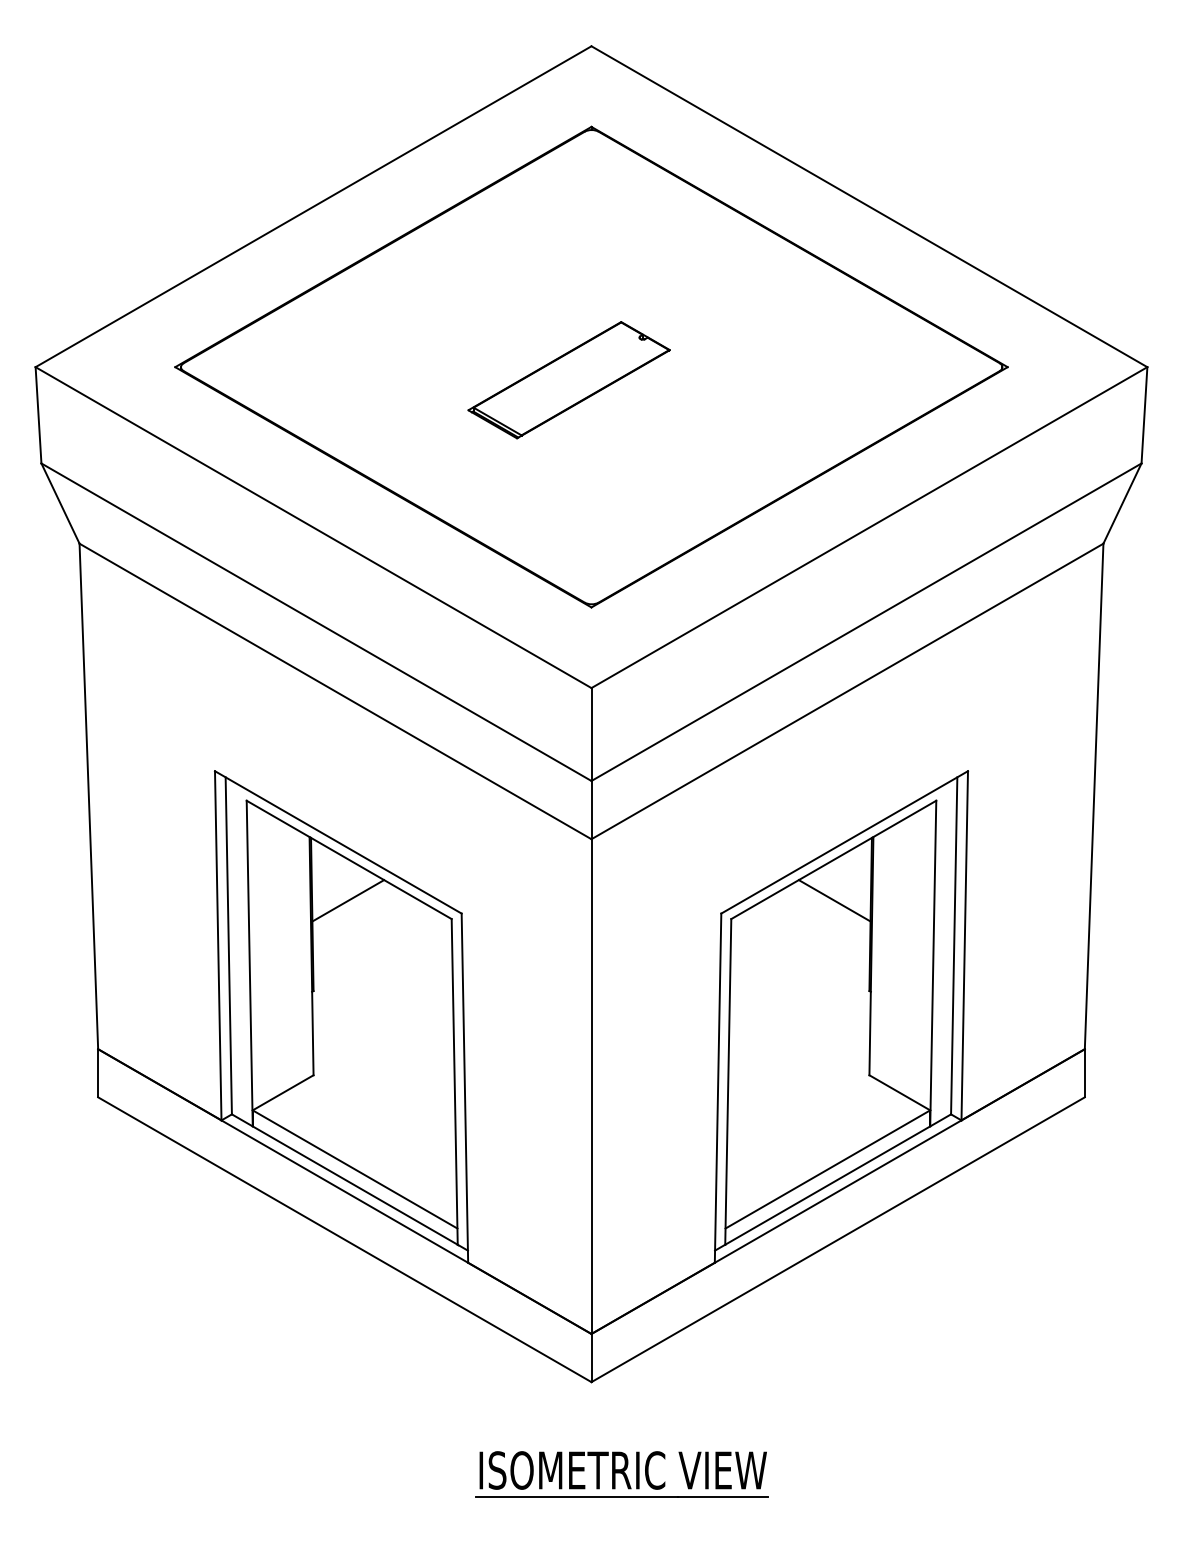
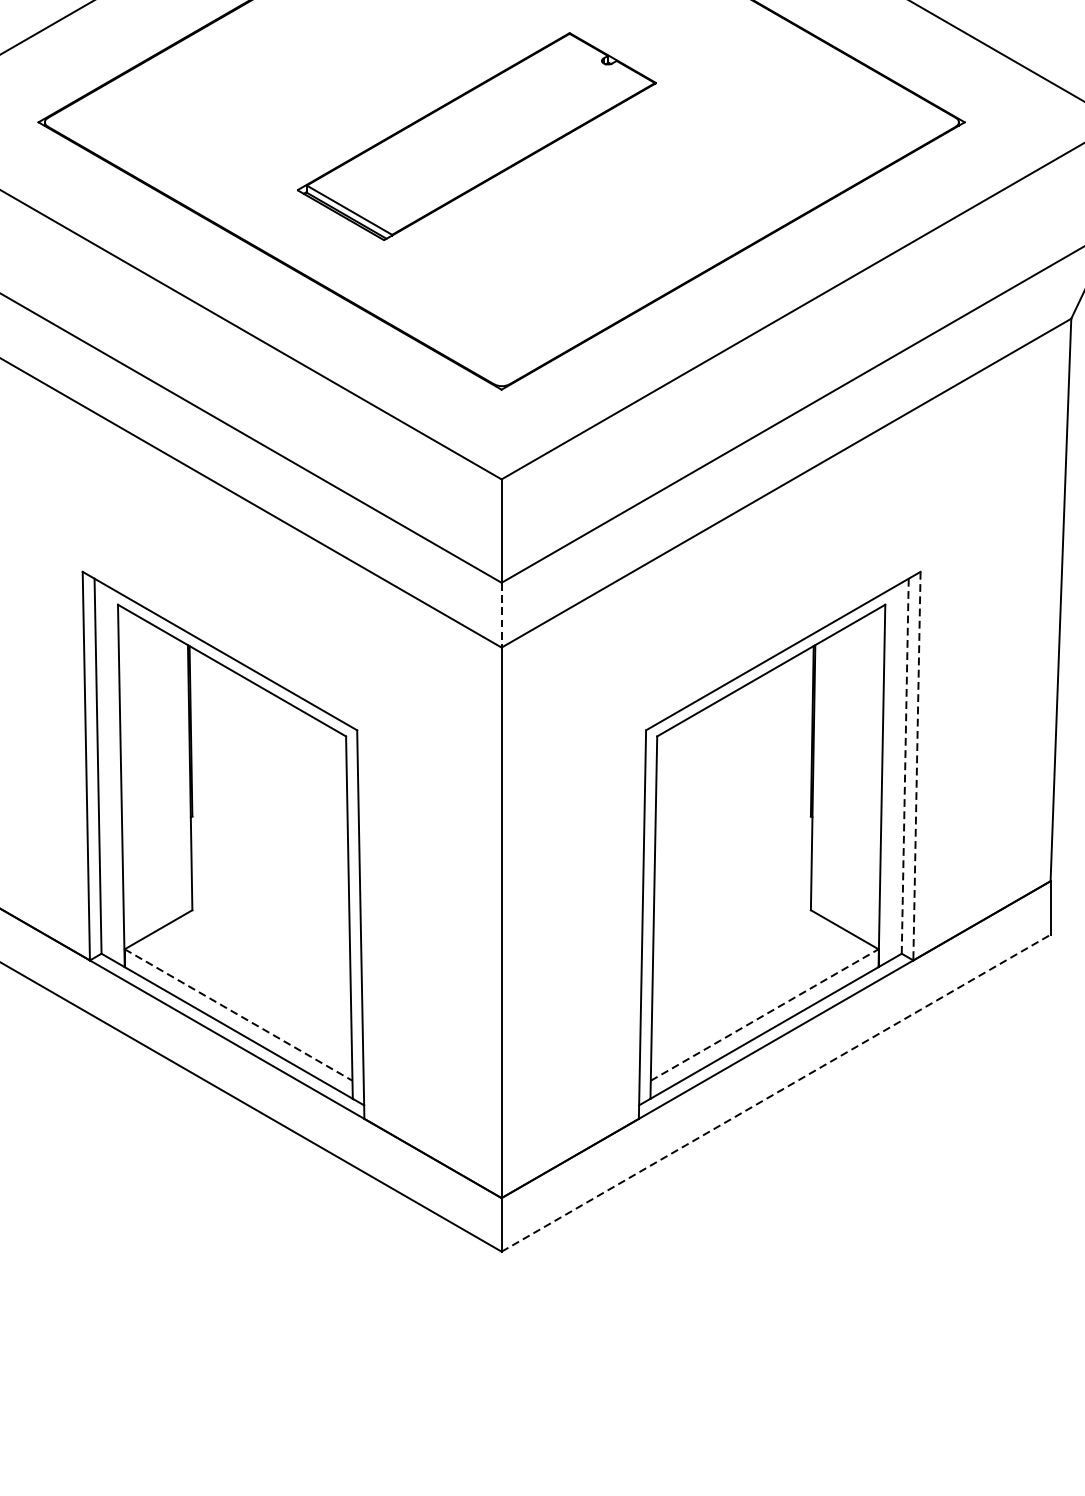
part: (568, 380) -> (476, 137), size x1.6
line: (591, 810) -> (501, 615), solid -> dashed
line: (348, 900) -> (231, 715), removed
line: (834, 900) -> (772, 715), removed
line: (954, 945) -> (905, 765), solid -> dashed
line: (964, 945) -> (916, 765), solid -> dashed
line: (355, 1169) -> (239, 1015), solid -> dashed
line: (828, 1169) -> (765, 1015), solid -> dashed
line: (838, 1239) -> (776, 1092), solid -> dashed
part: (621, 1474) -> (535, 1354), removed

